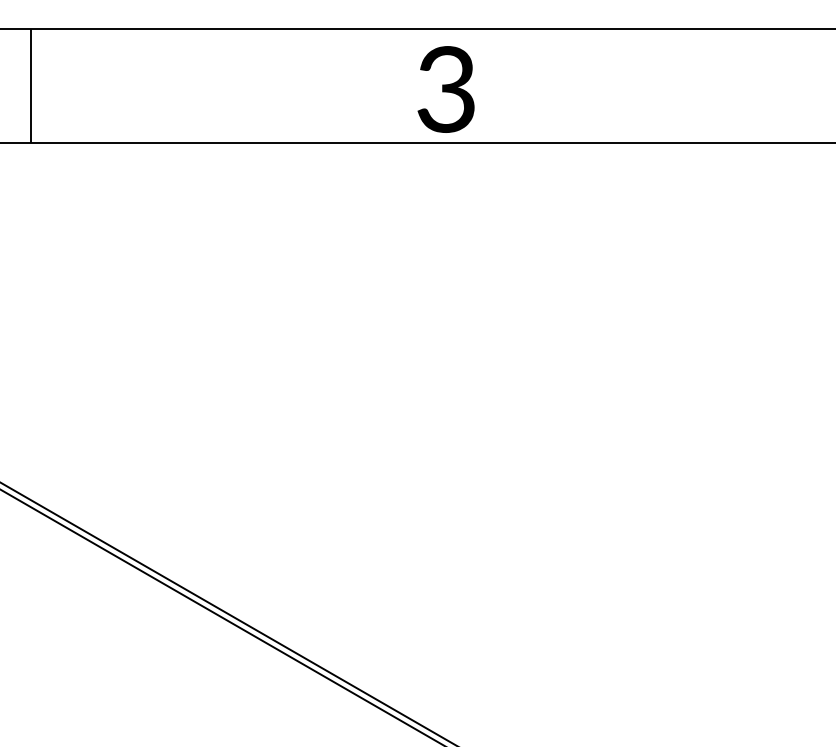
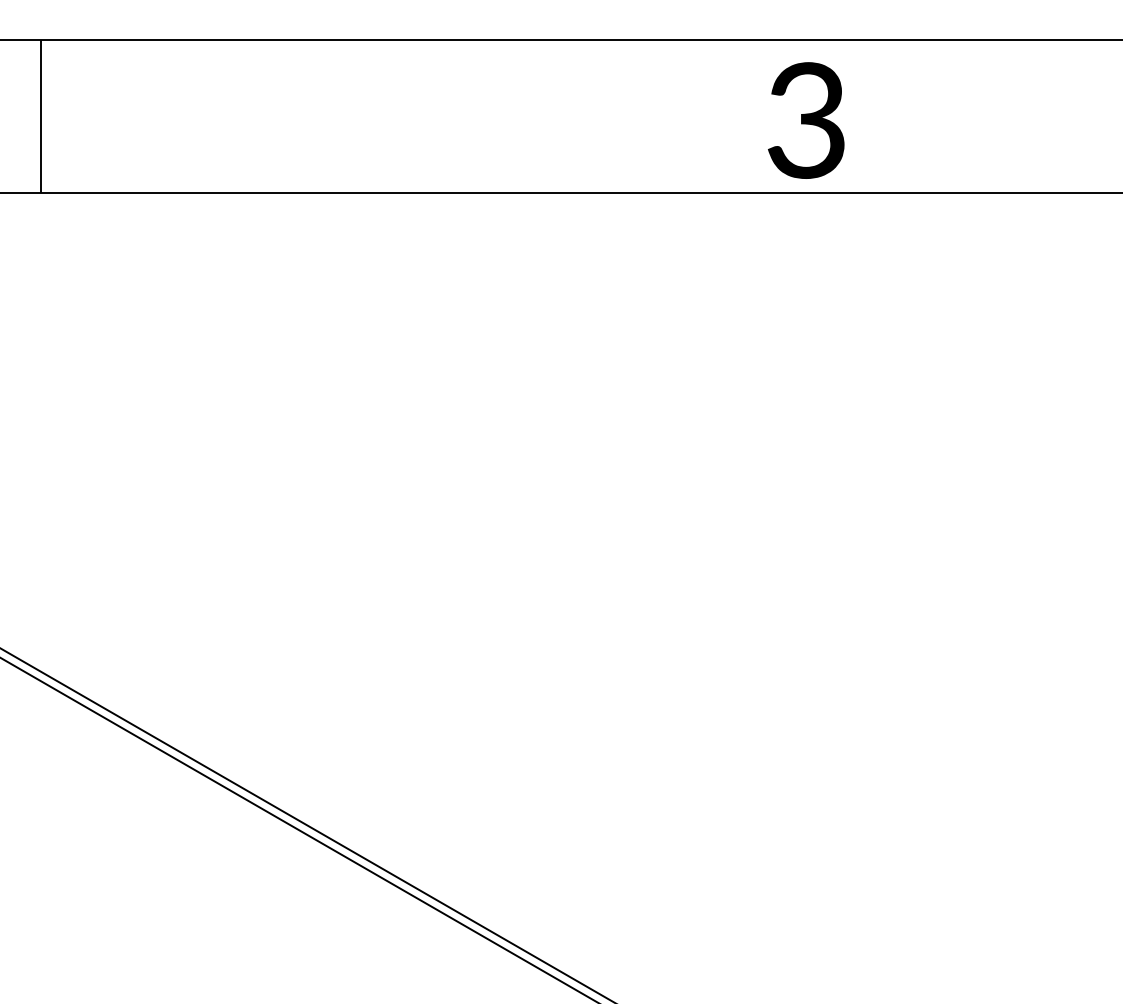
text: (446, 89) -> (806, 120), moved

